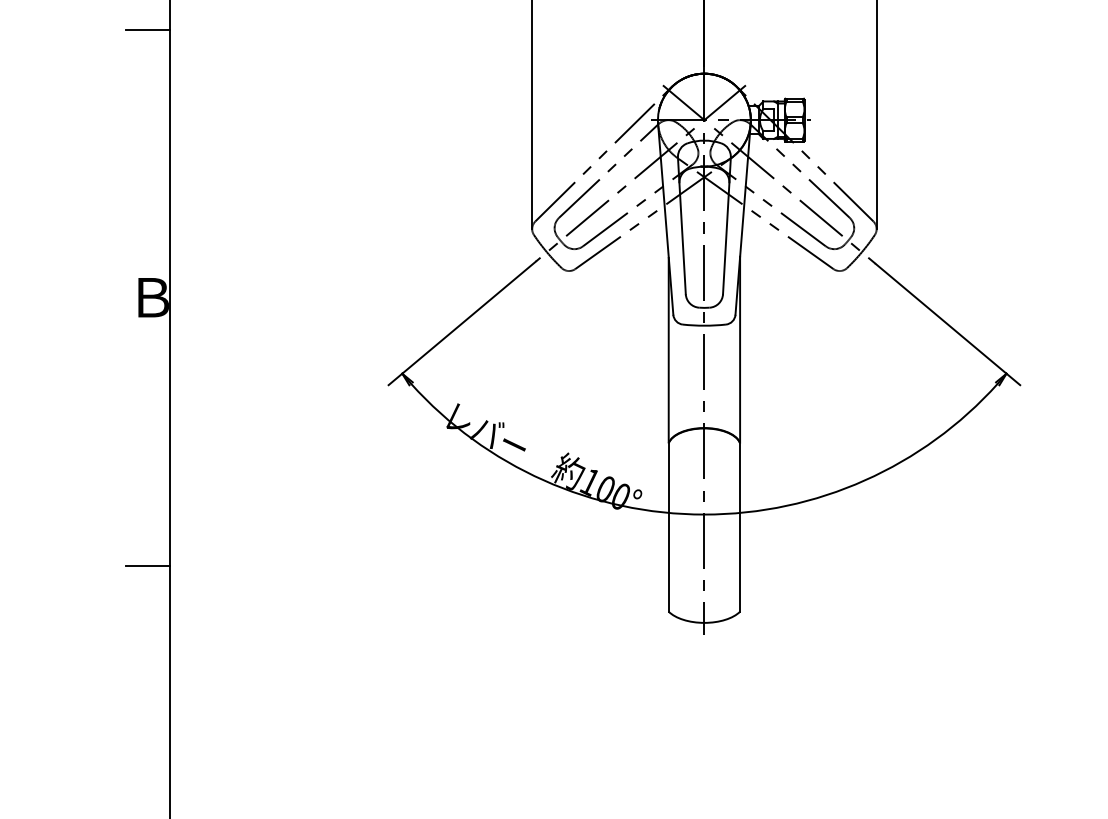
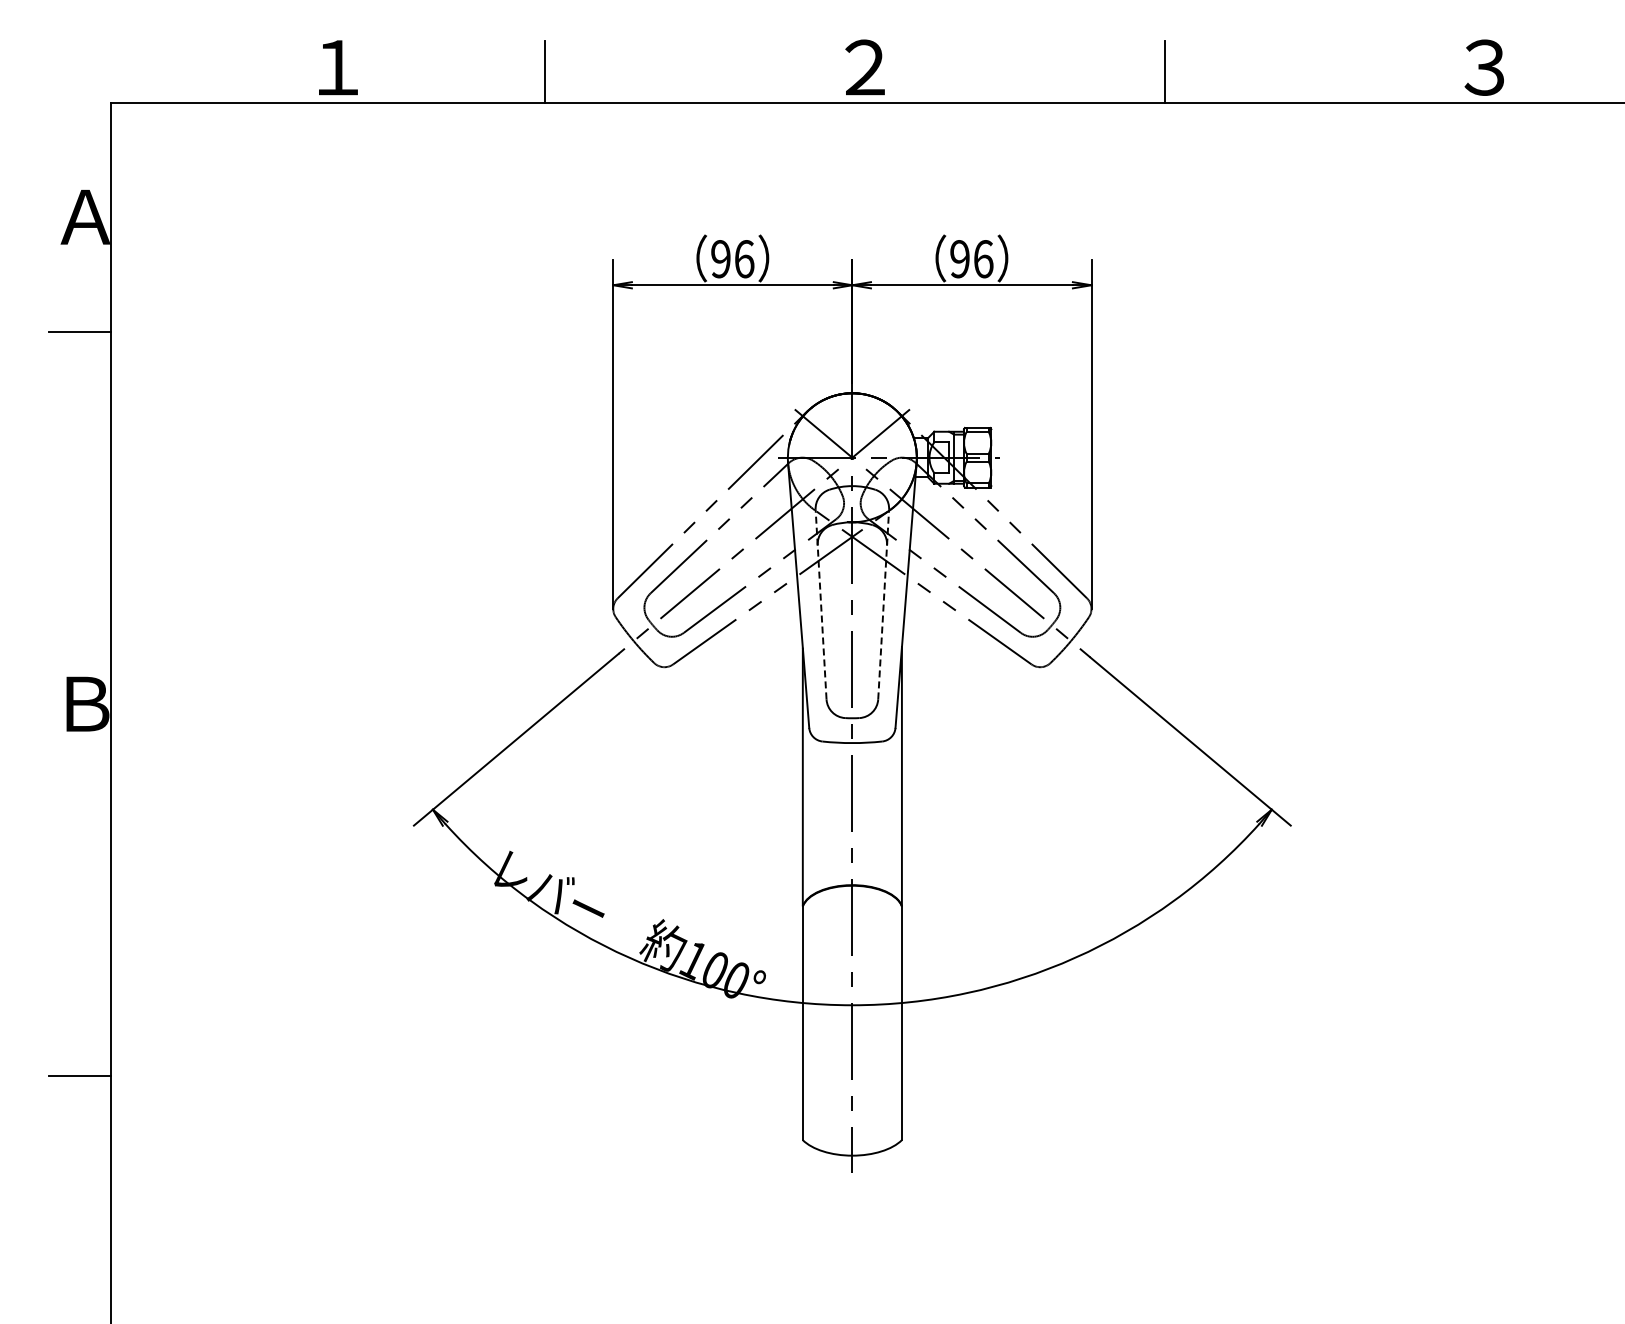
line: (682, 225) -> (821, 604), solid -> dashed
line: (726, 225) -> (883, 604), solid -> dashed

